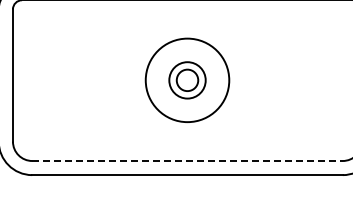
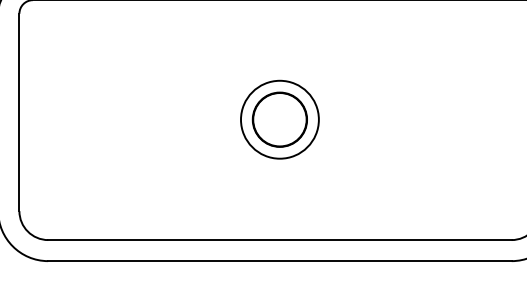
circle: (187, 80) -> (279, 119), size x0.62
circle: (187, 80) -> (279, 119), size x1.67
line: (188, 161) -> (281, 240), dashed -> solid

